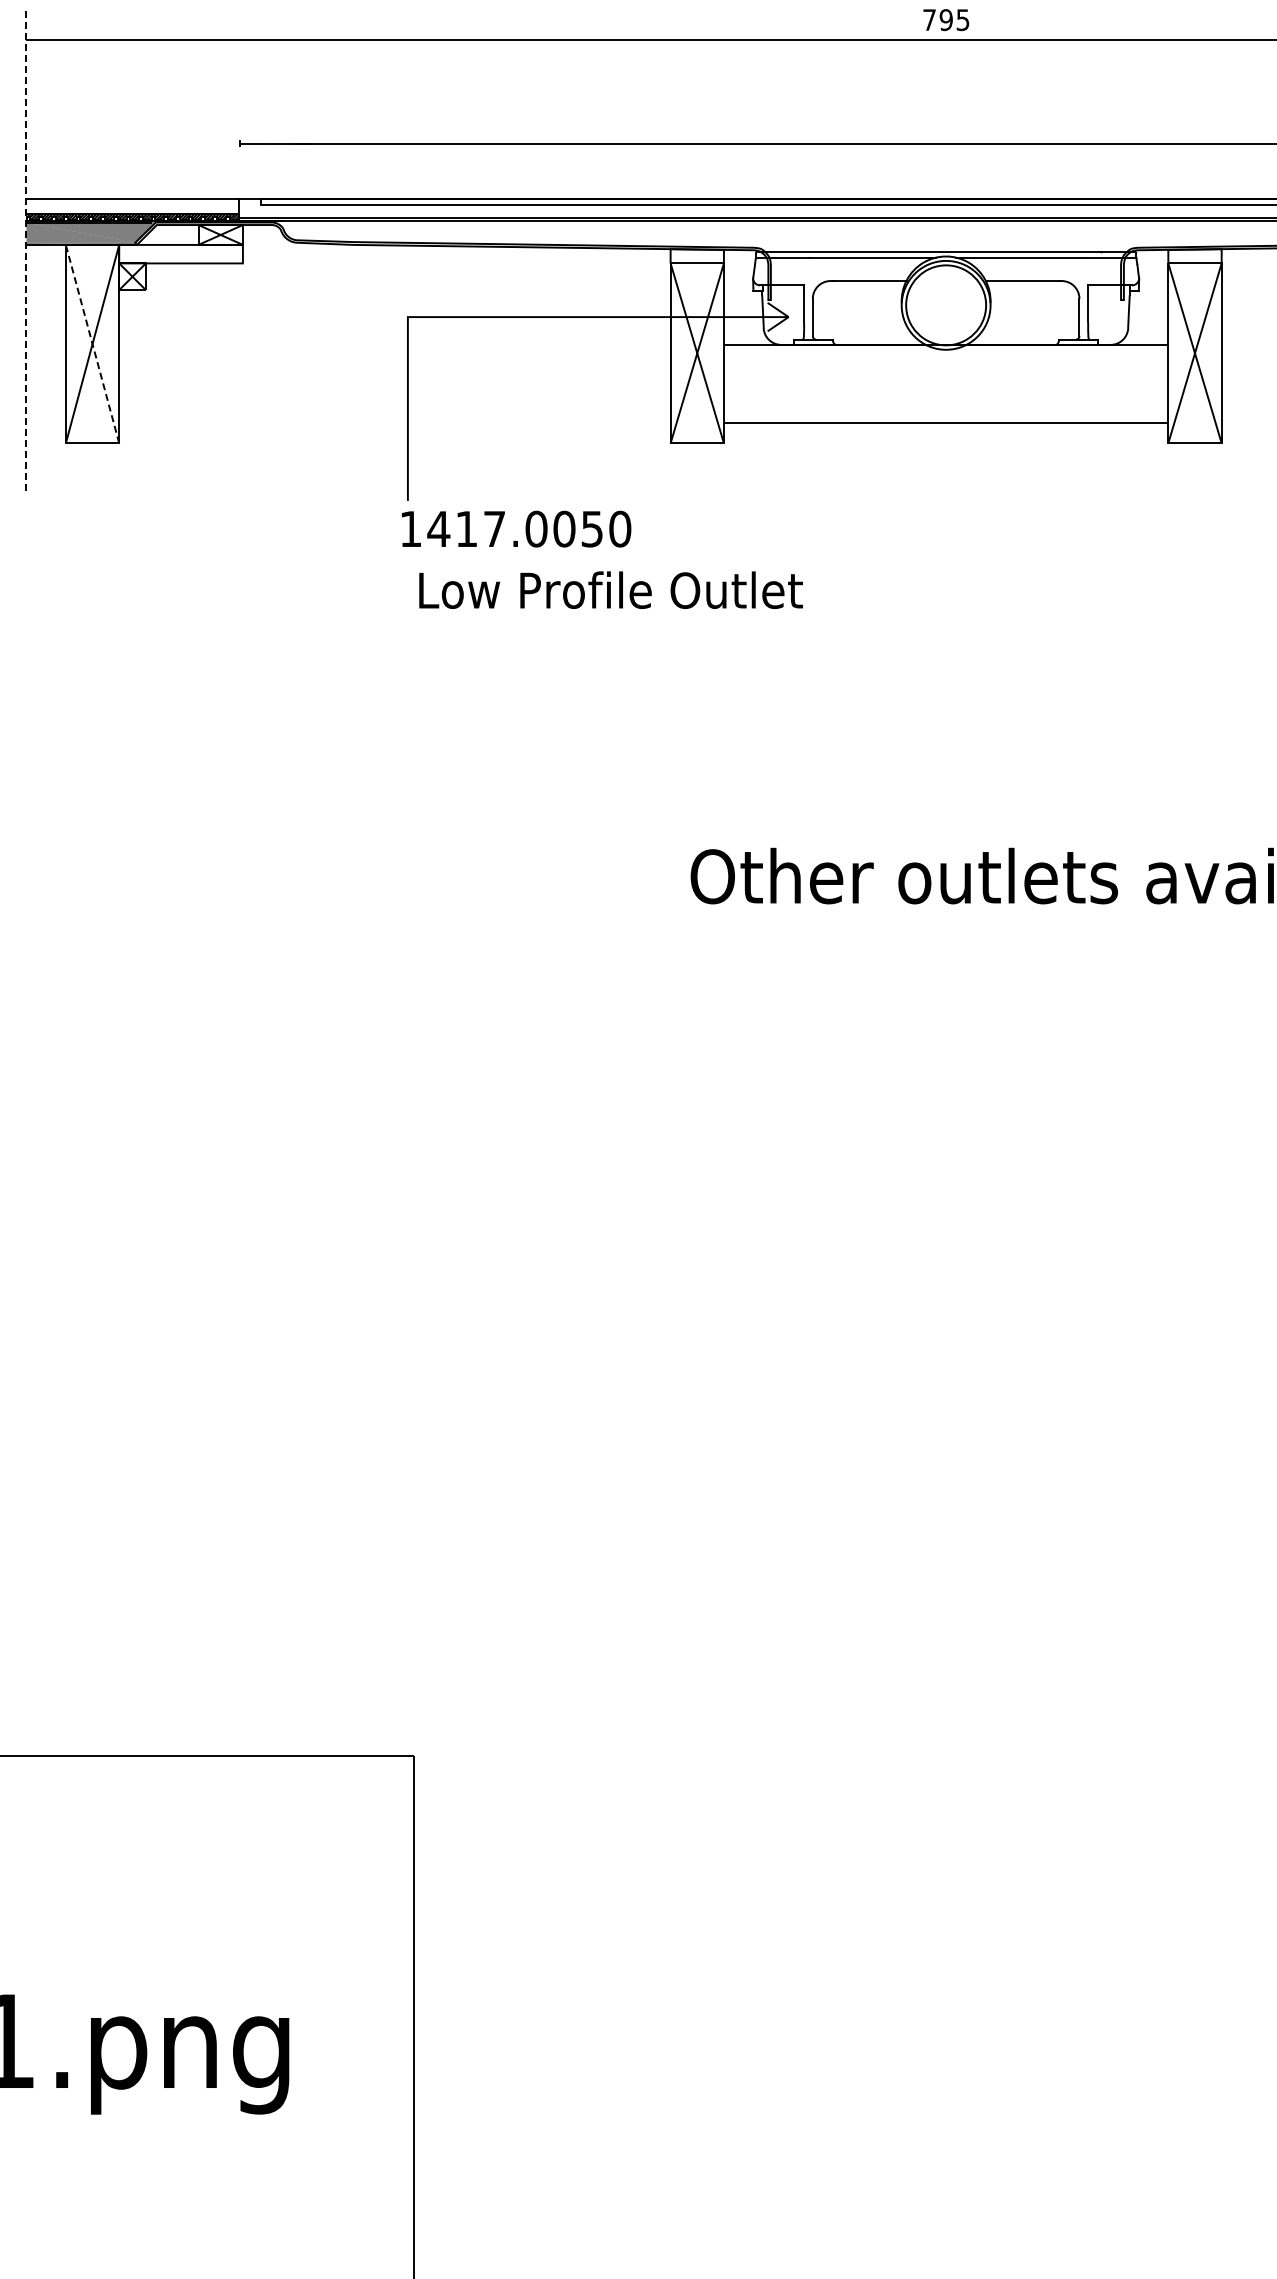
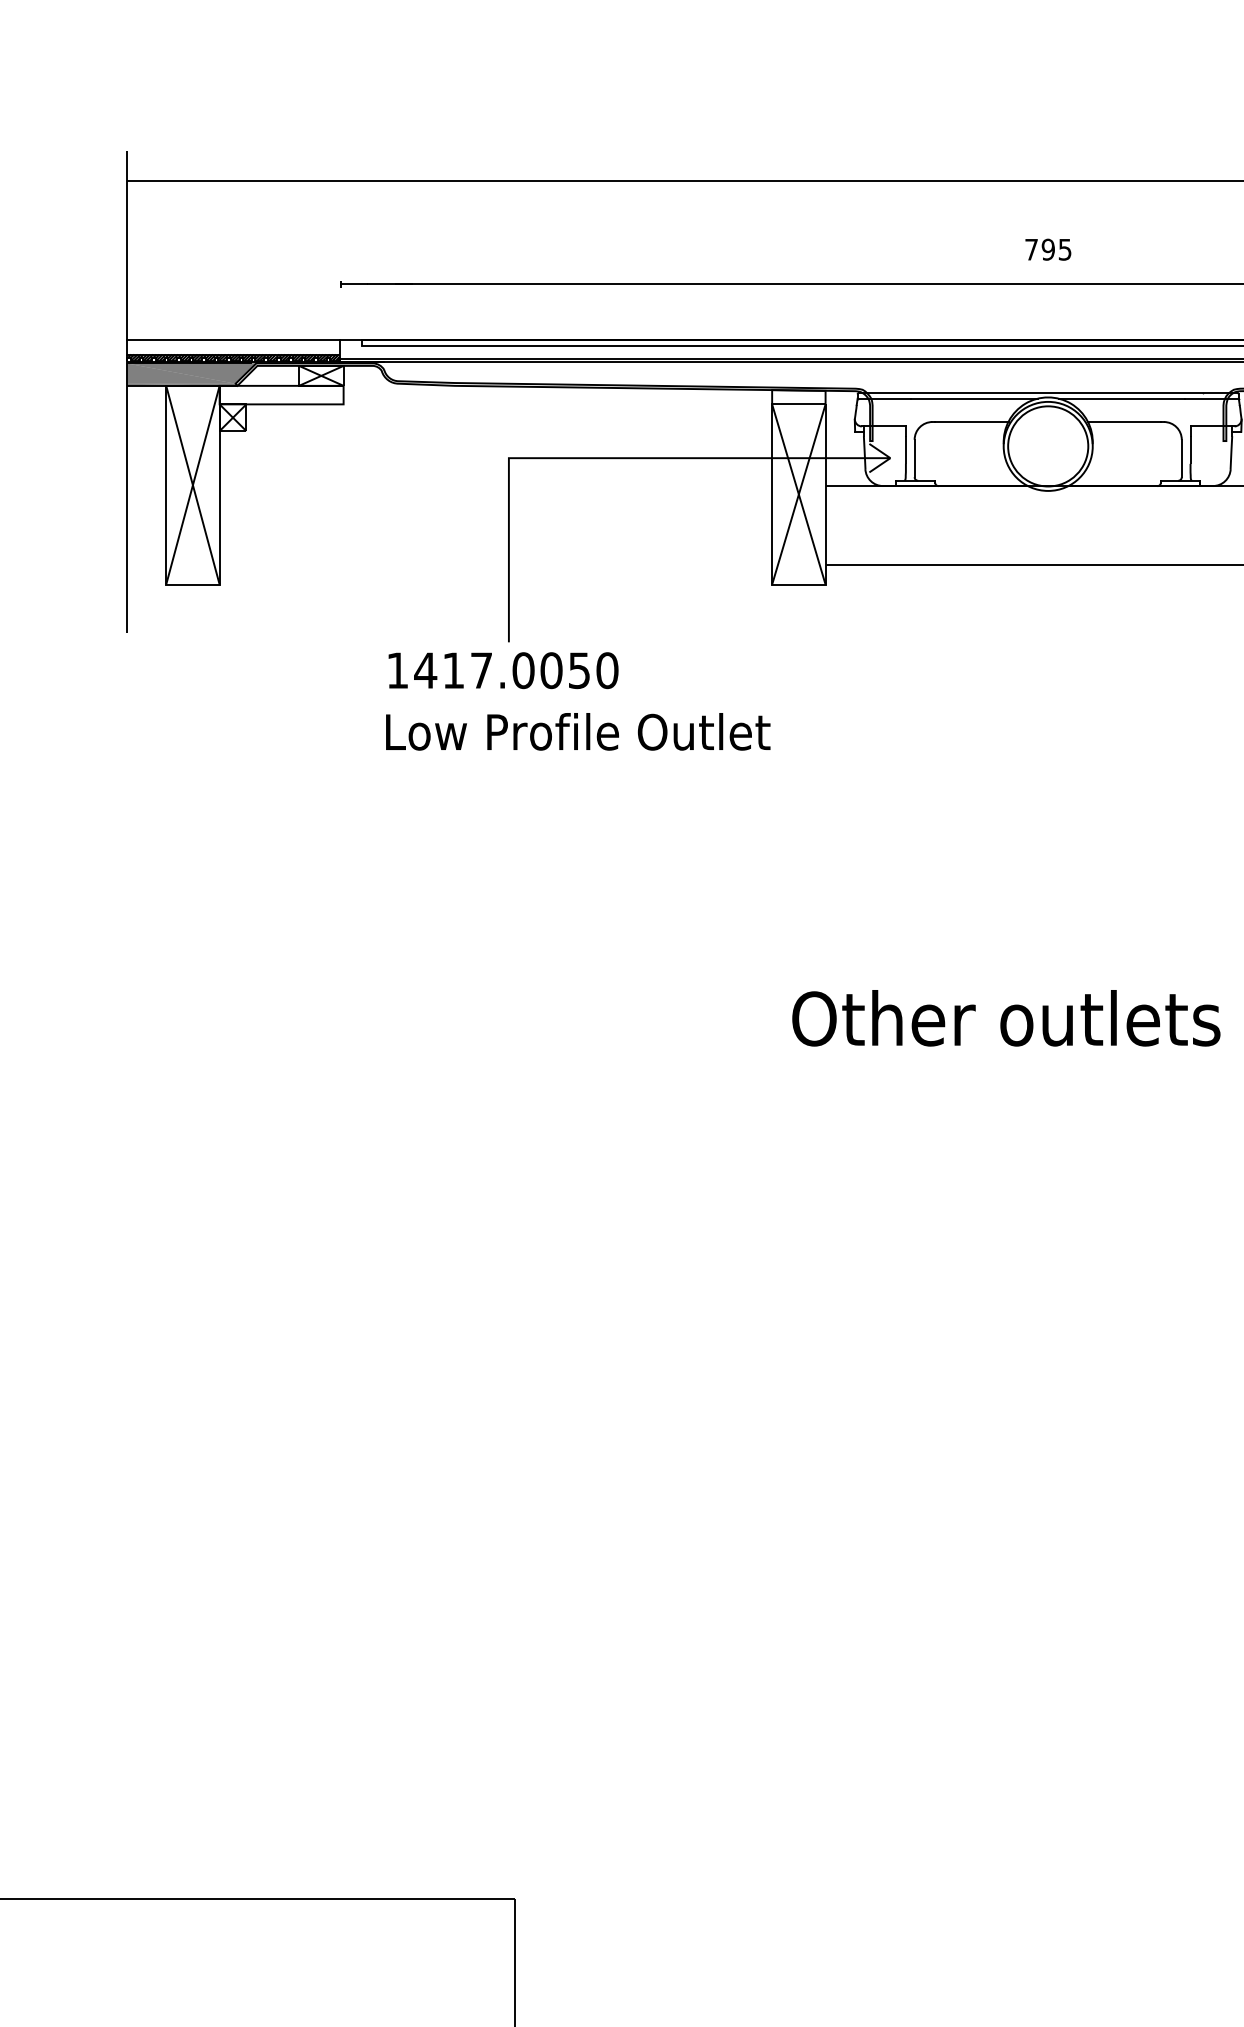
text: (946, 20) -> (1048, 250), moved
line: (26, 251) -> (126, 392), dashed -> solid
line: (92, 344) -> (192, 485), dashed -> solid
text: (516, 528) -> (503, 669), moved
text: (610, 589) -> (577, 731), moved

